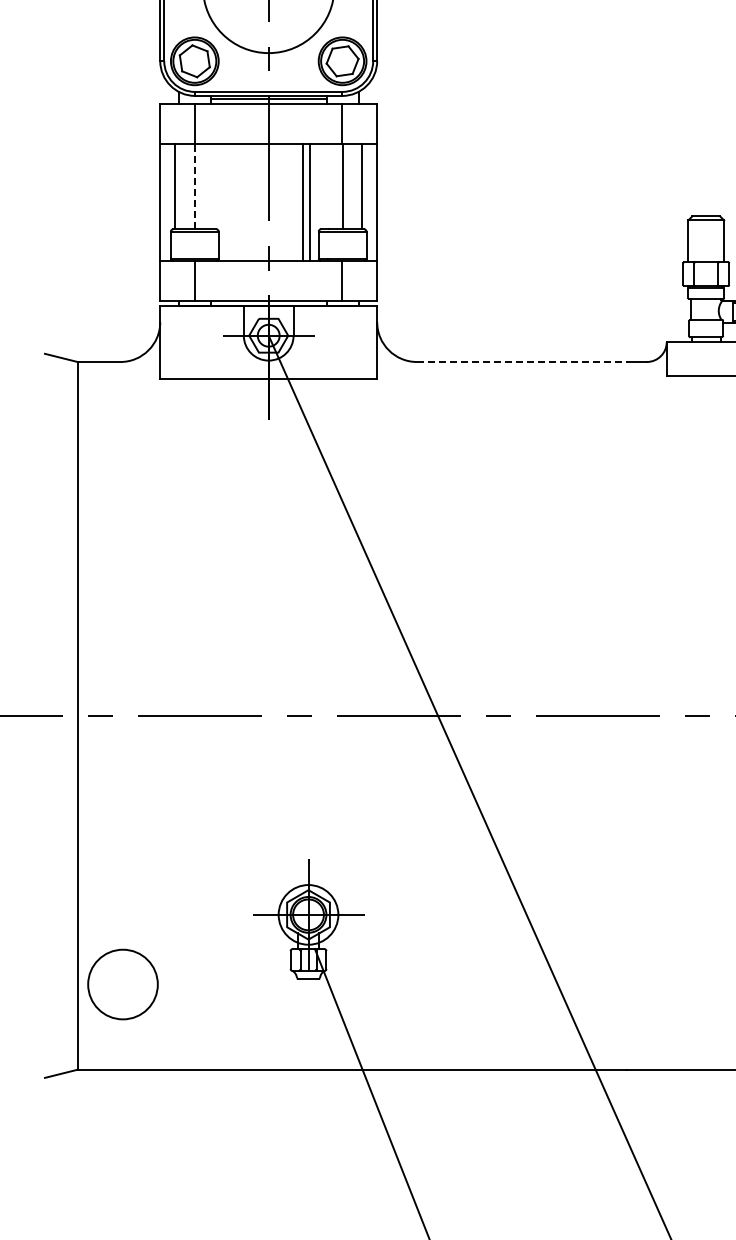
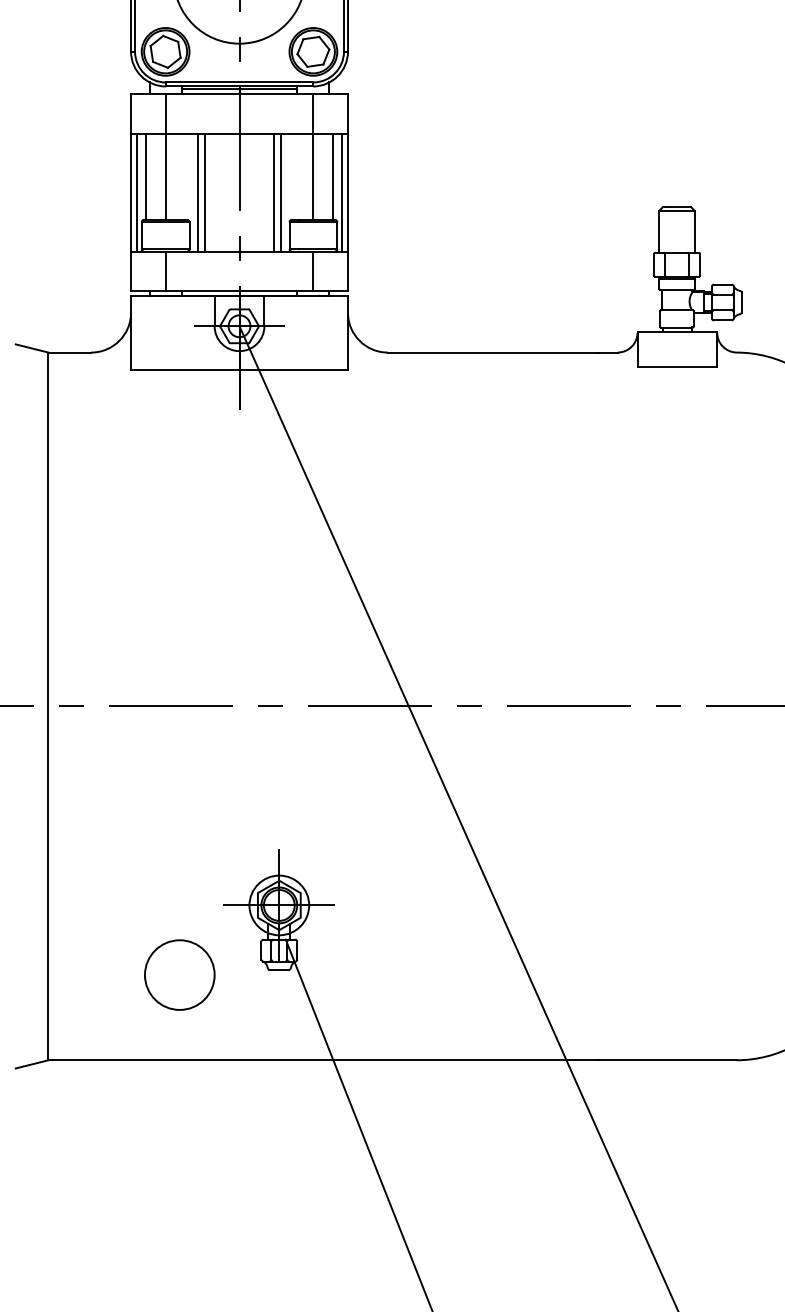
line: (194, 186) -> (165, 177), dashed -> solid
line: (165, 201) -> (136, 192), added
line: (227, 201) -> (198, 192), added
line: (234, 201) -> (205, 192), added
line: (371, 201) -> (342, 192), added
line: (521, 361) -> (492, 352), dashed -> solid
circle: (122, 983) -> (179, 974), moved

